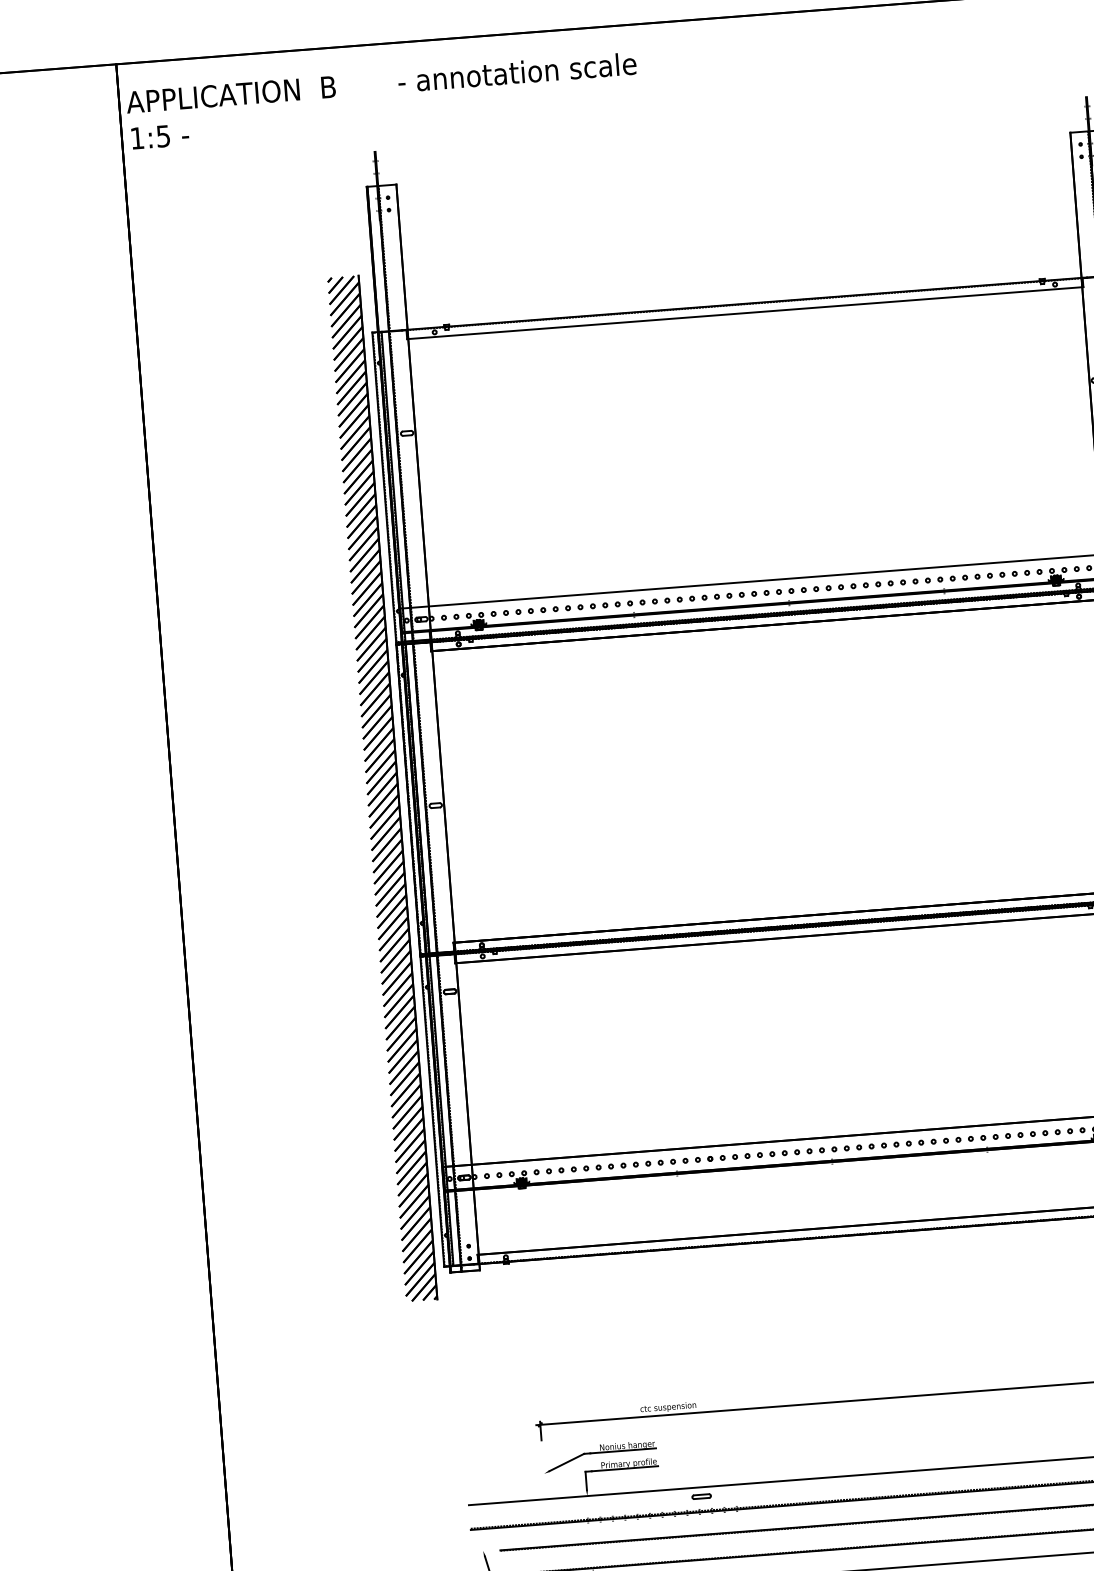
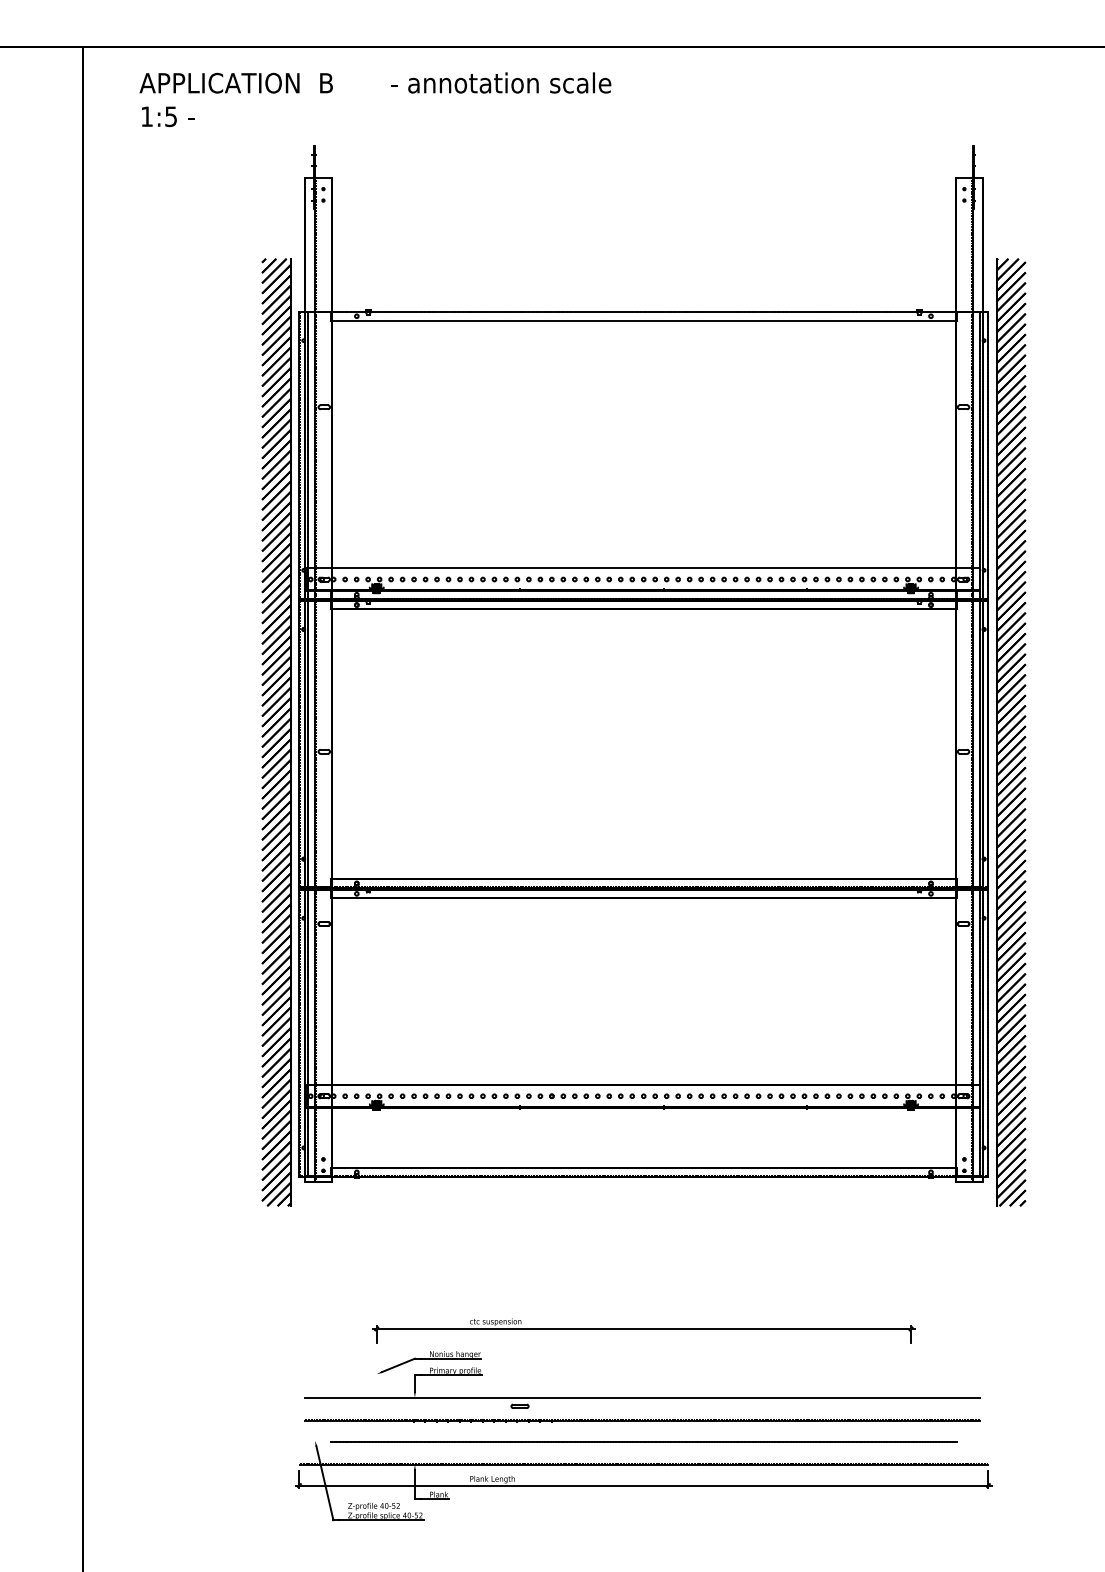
text: (382, 100) -> (375, 99), moved

